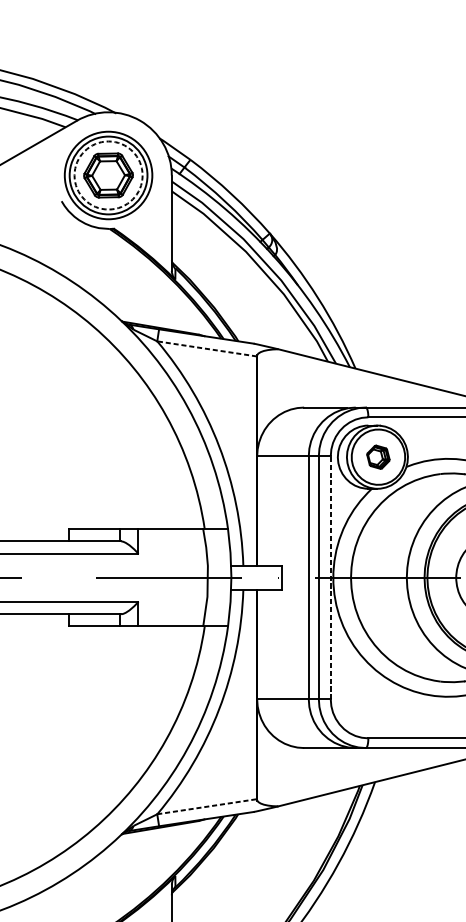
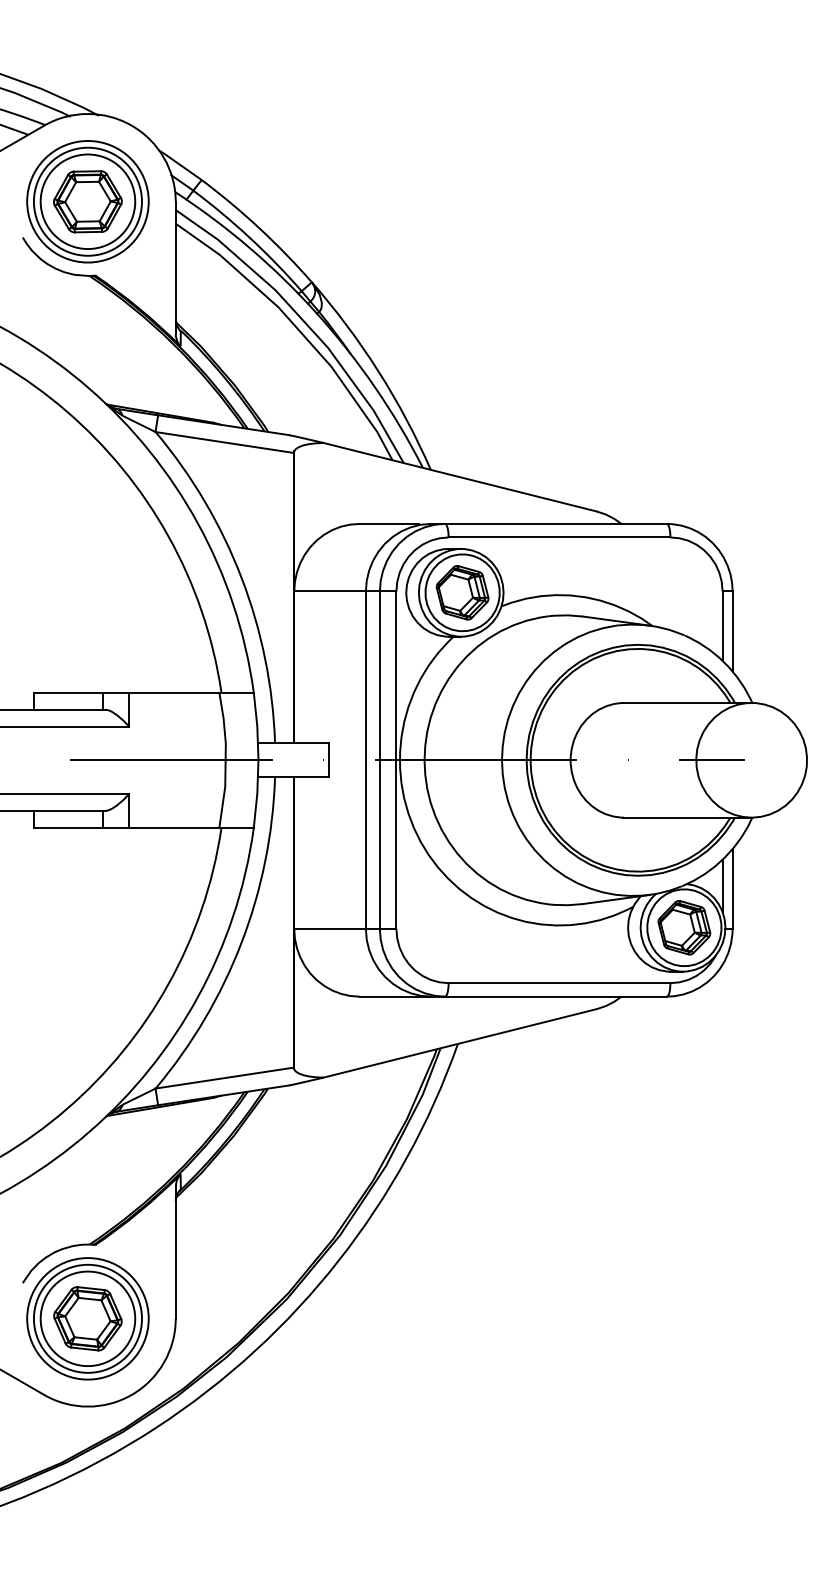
circle: (108, 175) -> (87, 201), dashed -> solid
line: (206, 348) -> (224, 442), dashed -> solid
part: (378, 456) -> (462, 592), size x1.67
line: (330, 577) -> (396, 760), dashed -> solid
line: (206, 807) -> (224, 1078), dashed -> solid

